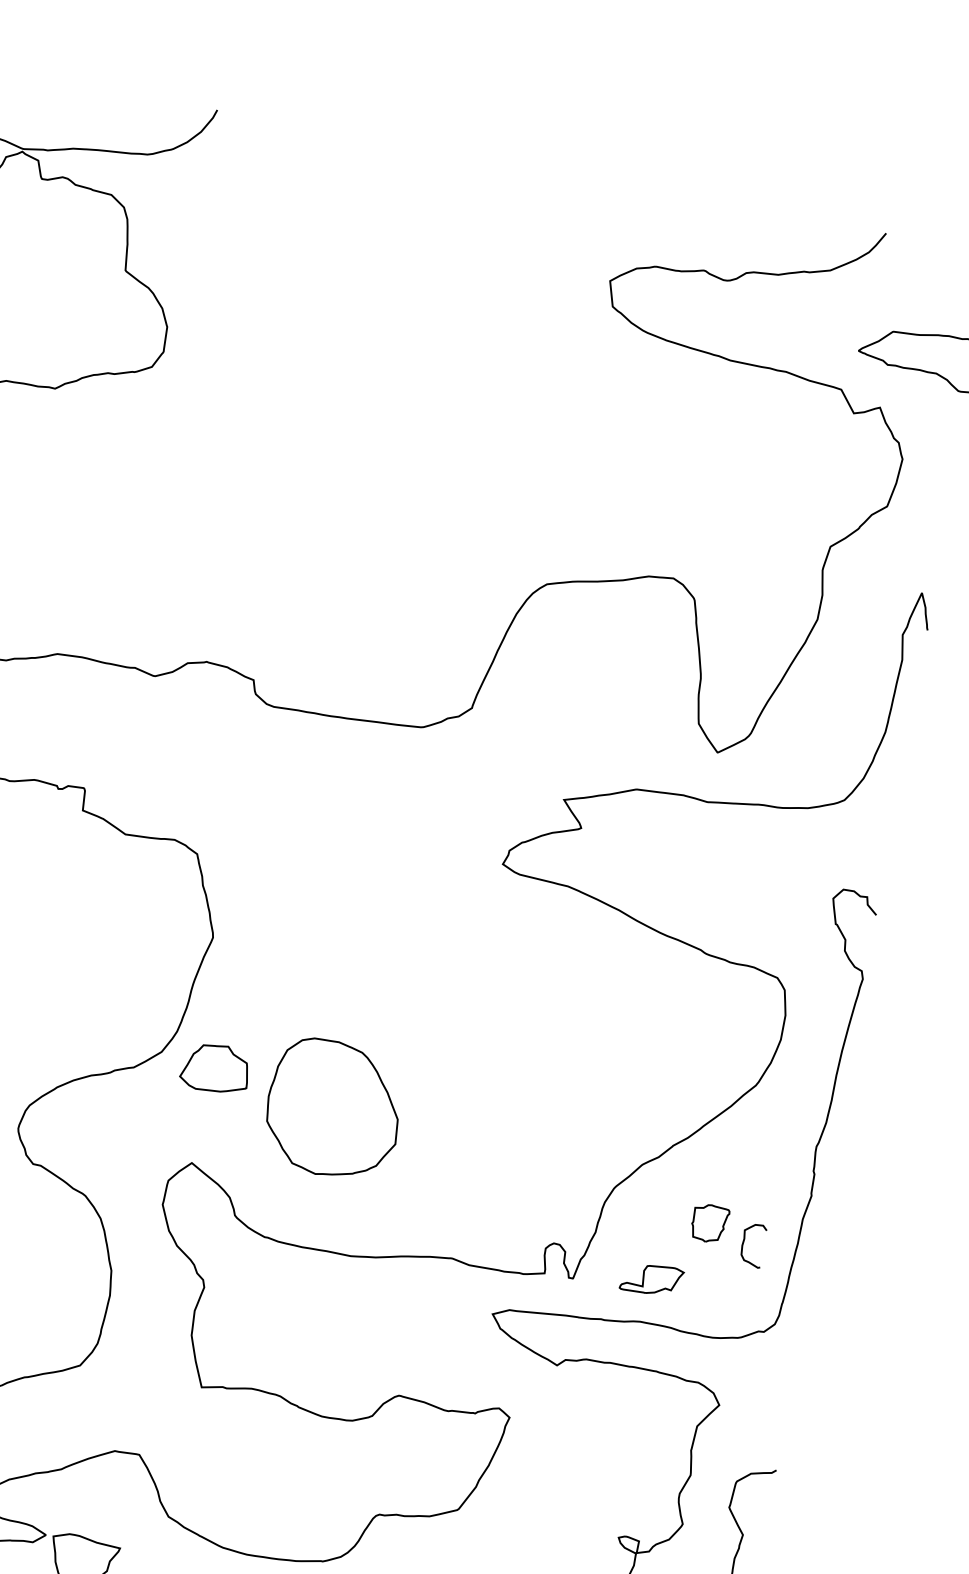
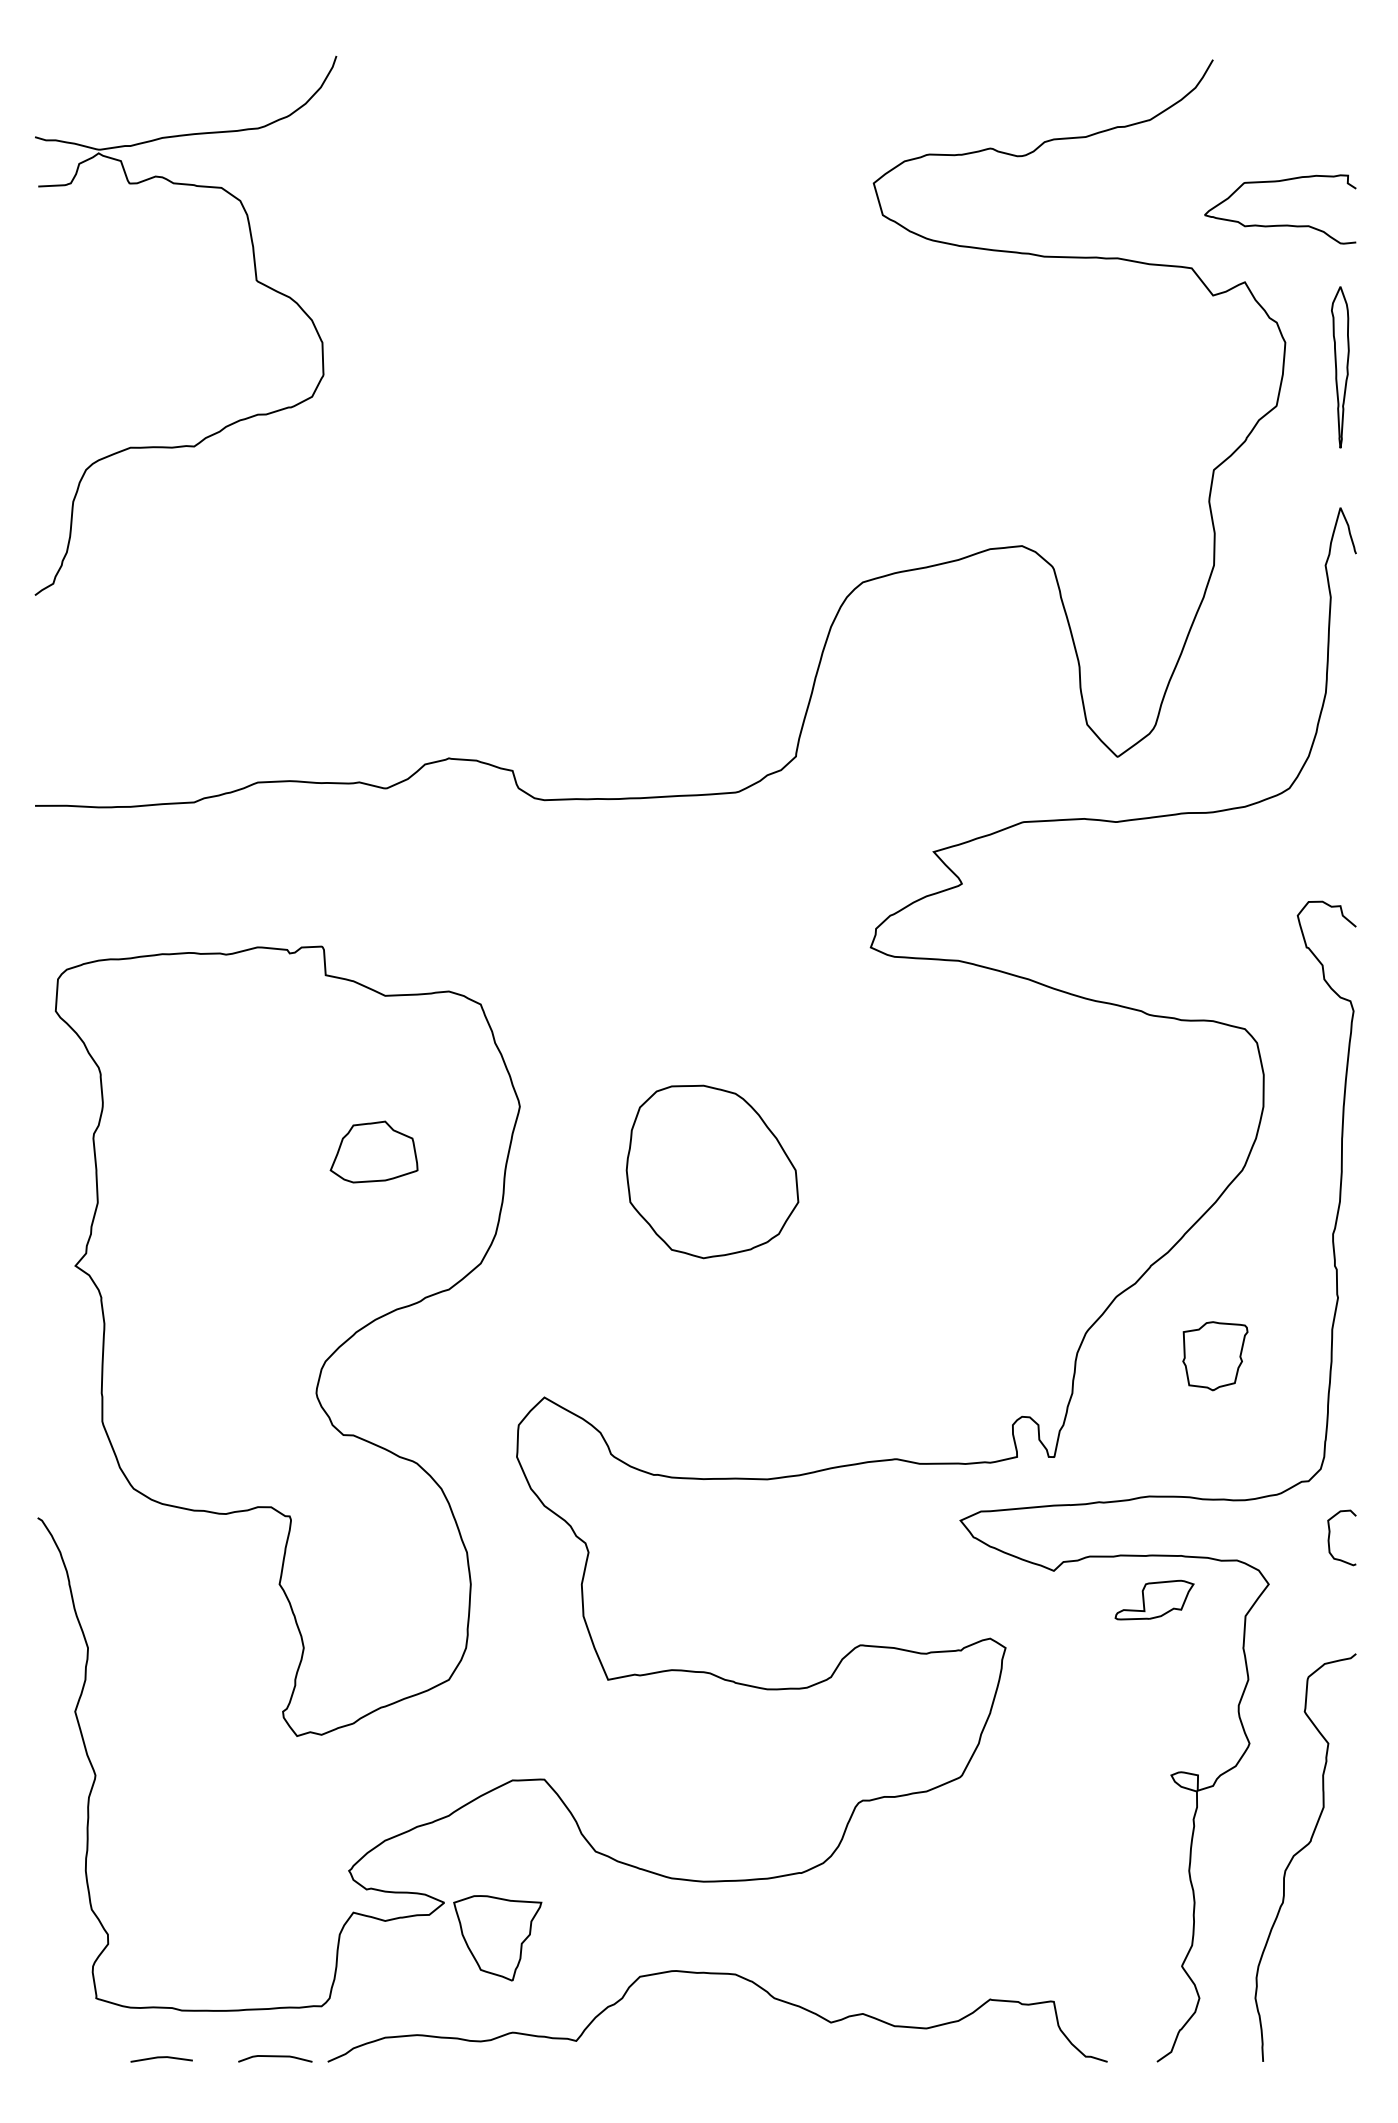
part: (941, 485) -> (1340, 367), added
part: (215, 1067) -> (373, 1151), moved
part: (334, 1108) -> (712, 1171), moved
part: (709, 1223) -> (1215, 1356), size x1.43
curve: (744, 1241) -> (1330, 1534), moved
part: (651, 1278) -> (1154, 1599), moved

